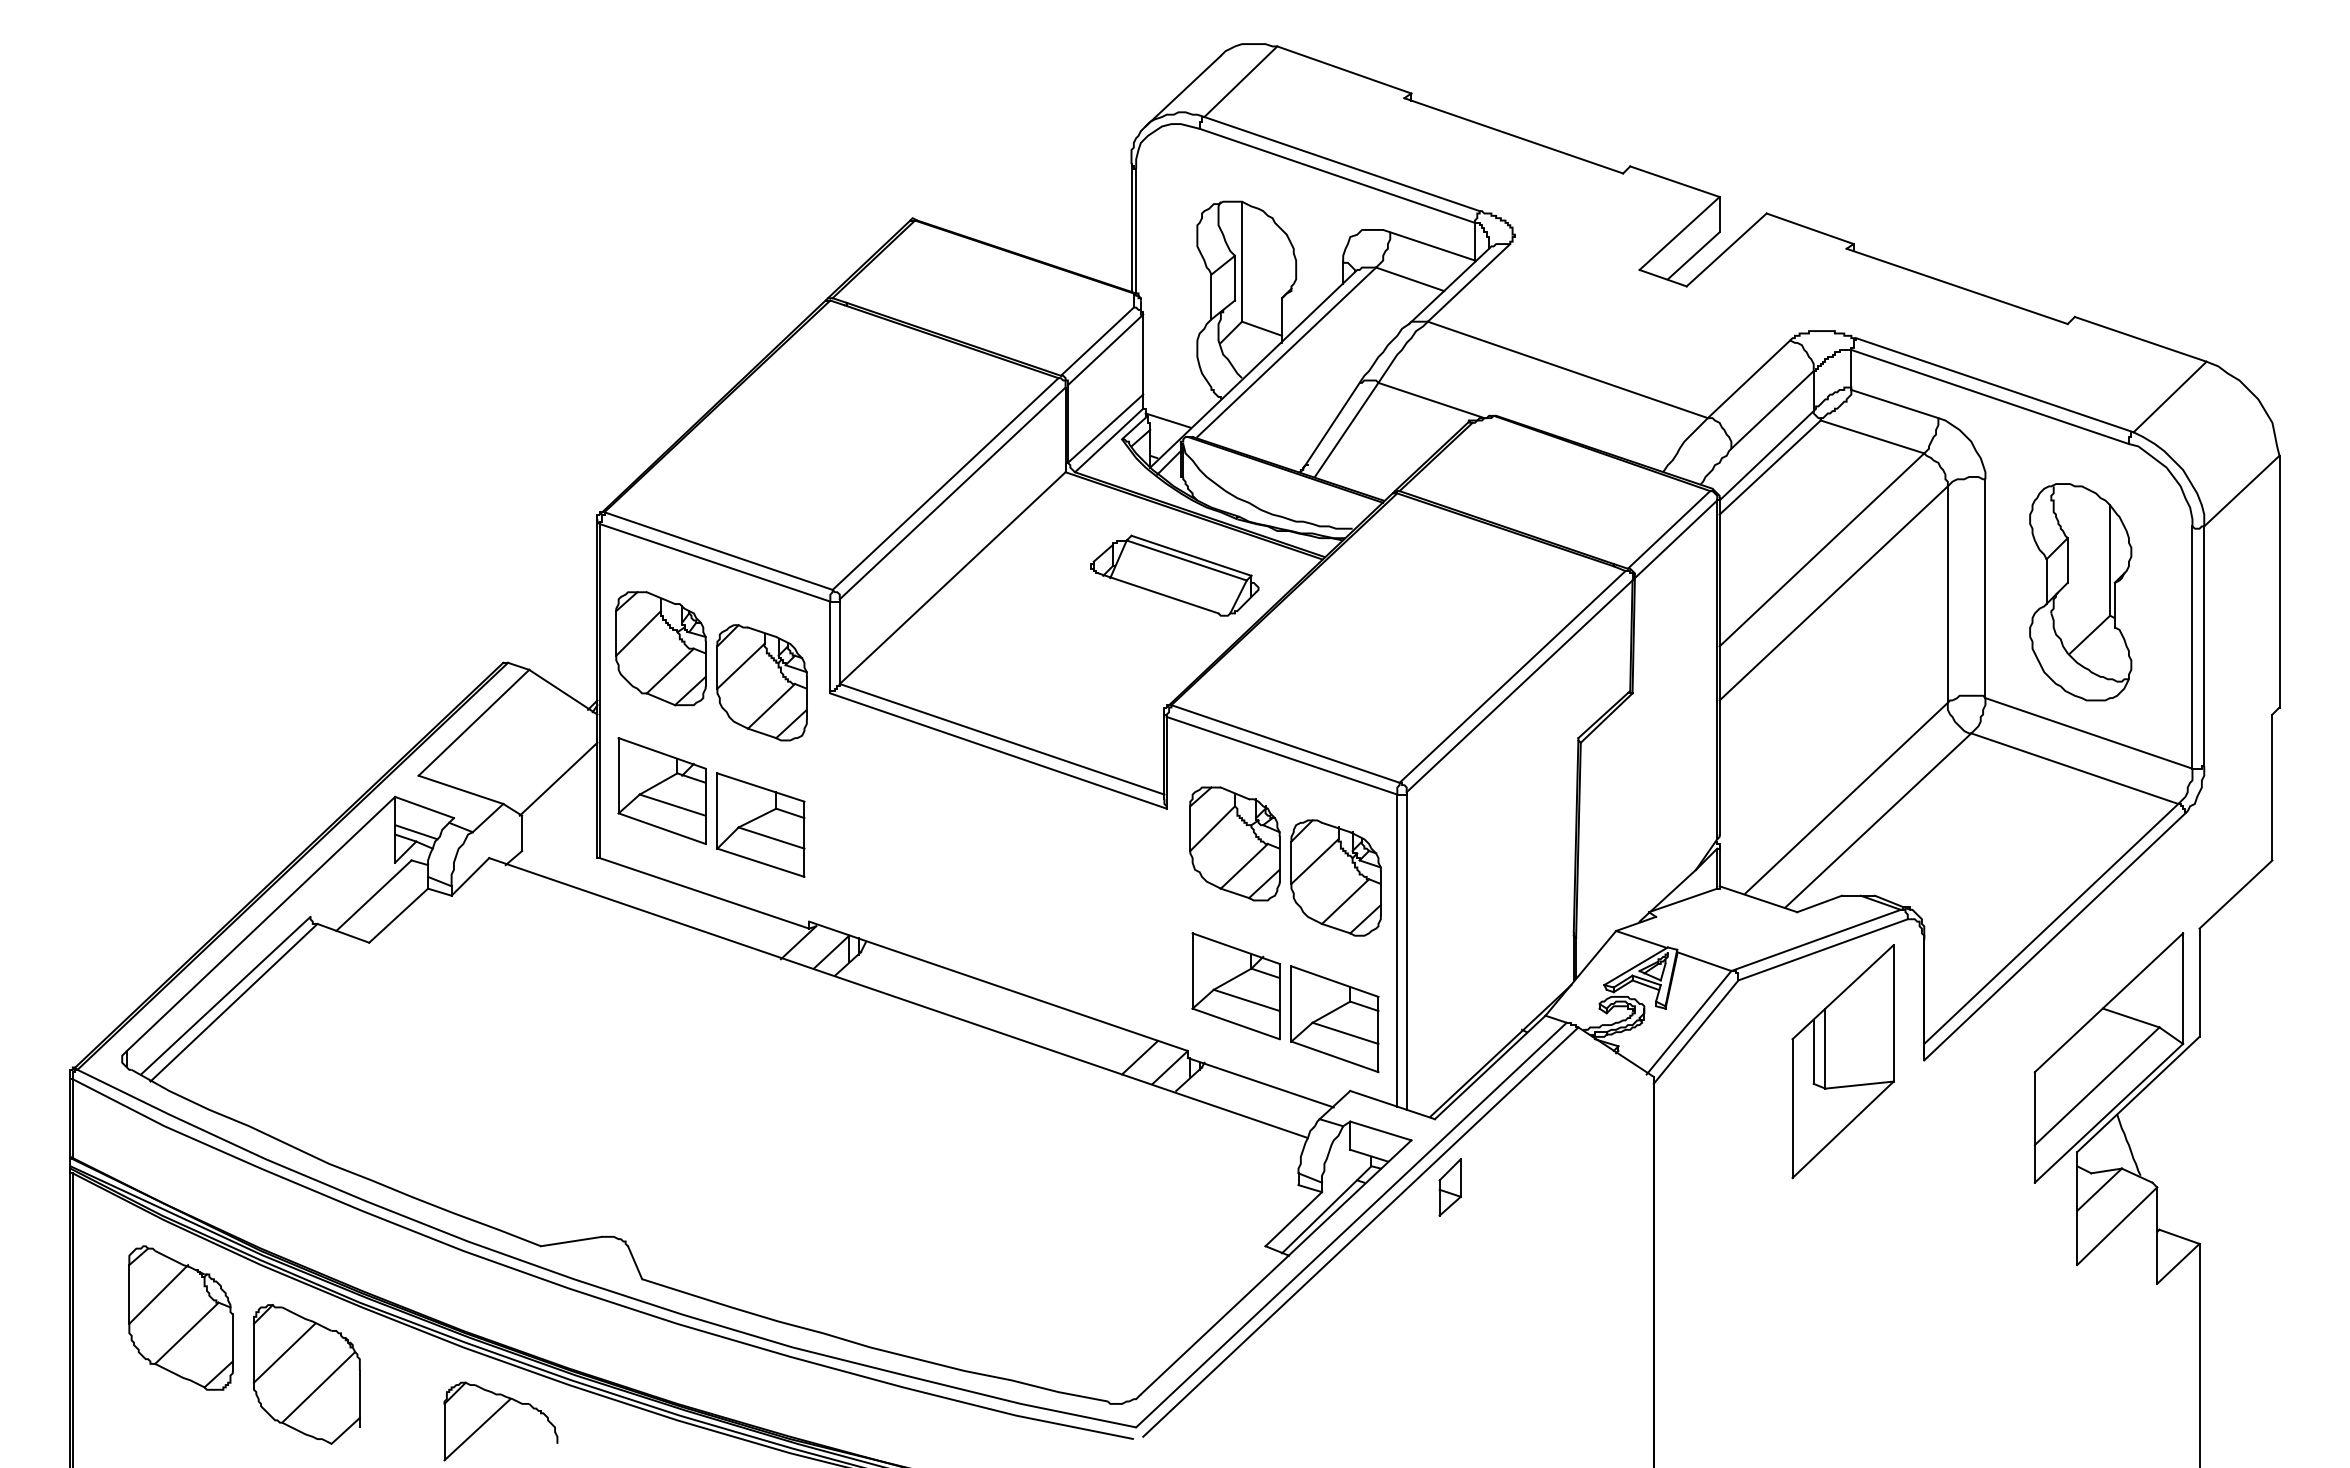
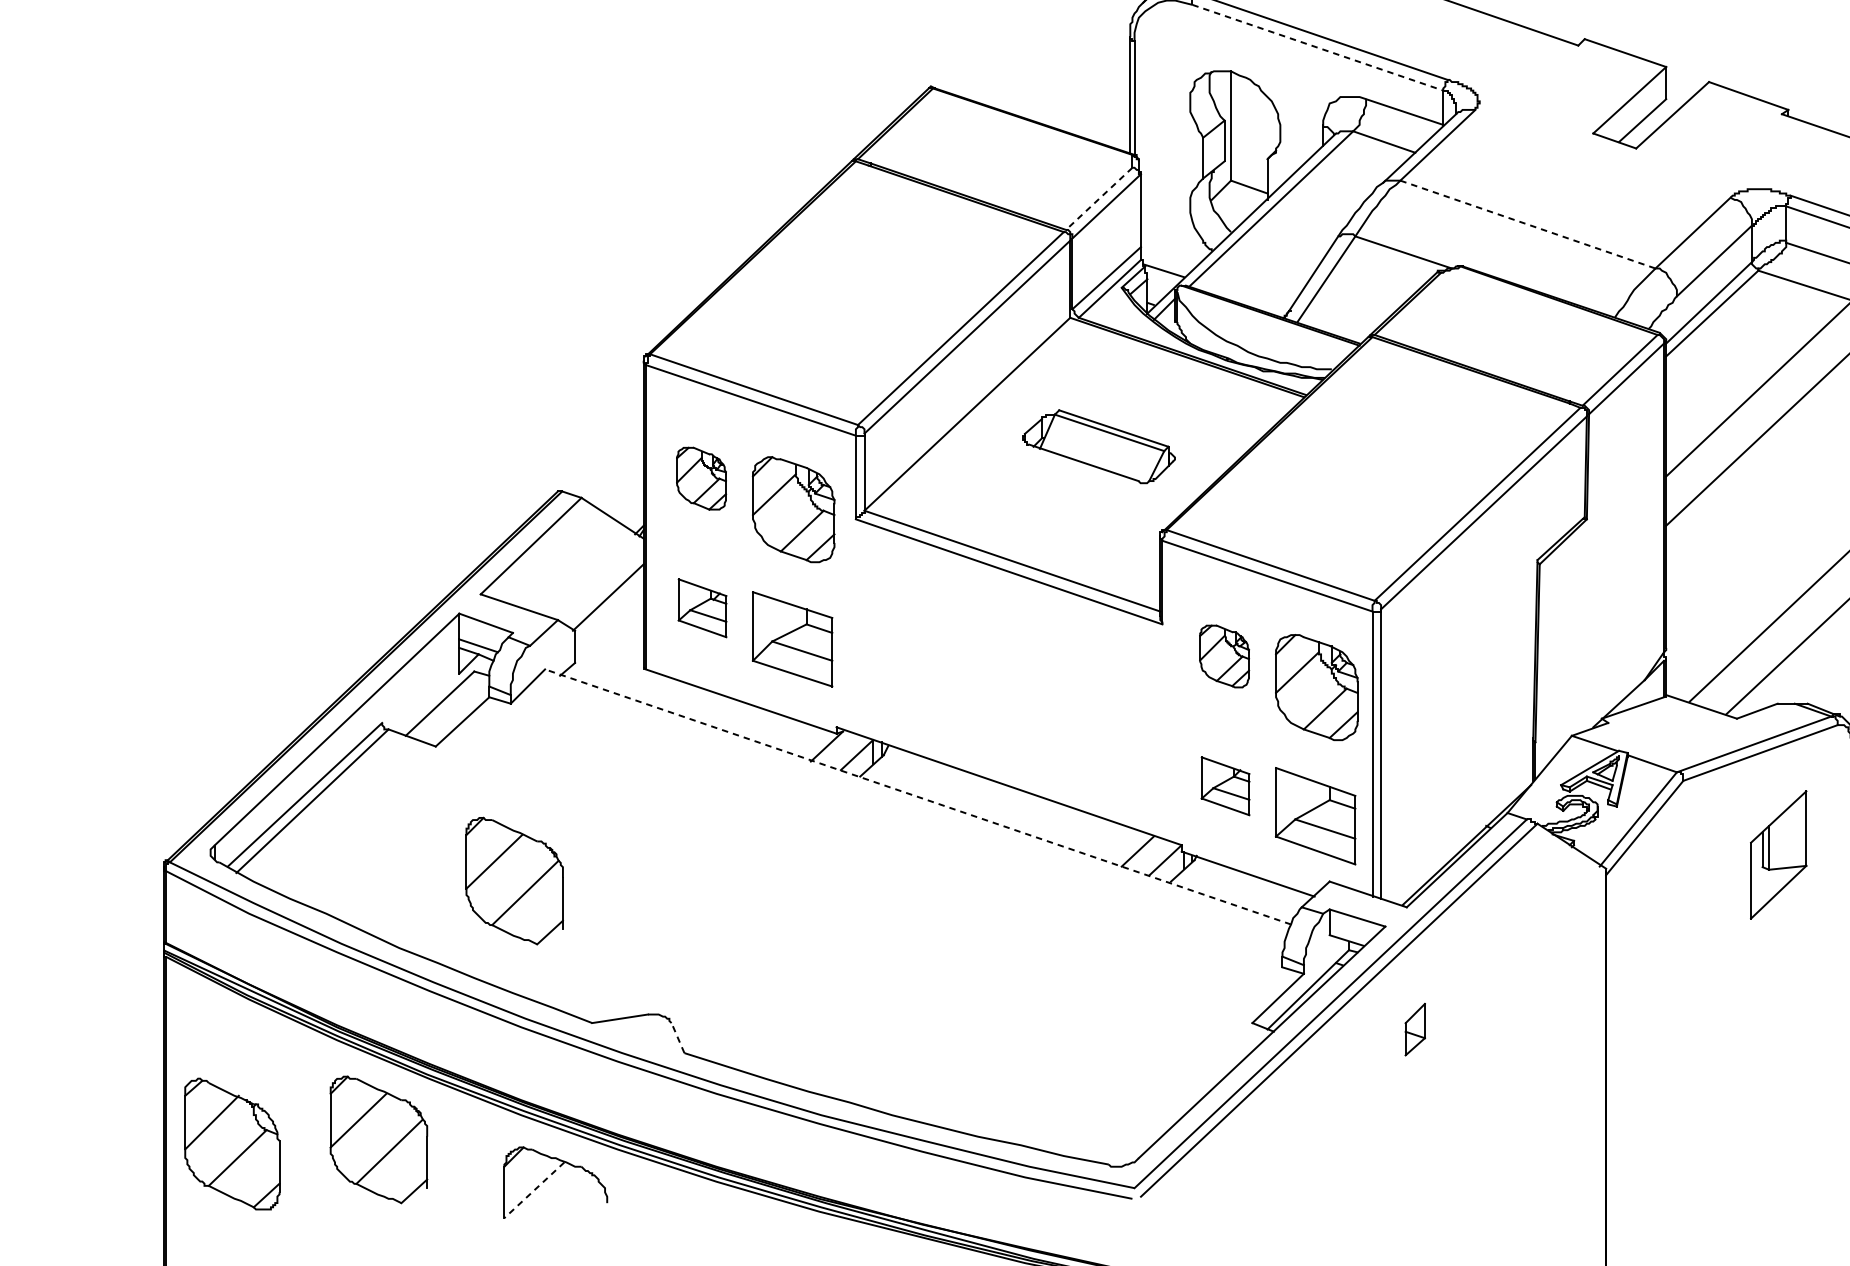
line: (1337, 176) -> (1318, 48), solid -> dashed
line: (1097, 341) -> (1099, 198), solid -> dashed
line: (1568, 370) -> (1528, 225), solid -> dashed
part: (1174, 575) -> (1098, 446), moved
part: (660, 648) -> (701, 478), size x0.6
part: (661, 790) -> (702, 607), size x0.6
part: (1234, 843) -> (1224, 656), size x0.6
part: (1235, 986) -> (1225, 786), size x0.6
line: (898, 998) -> (918, 797), solid -> dashed
part: (1842, 1061) -> (1778, 854), size x0.6
part: (455, 1090) -> (514, 881), added
part: (1449, 1187) -> (1414, 1029), moved
line: (635, 1262) -> (678, 1037), solid -> dashed
part: (180, 1317) -> (231, 1143), moved
line: (477, 1429) -> (534, 1190), solid -> dashed

